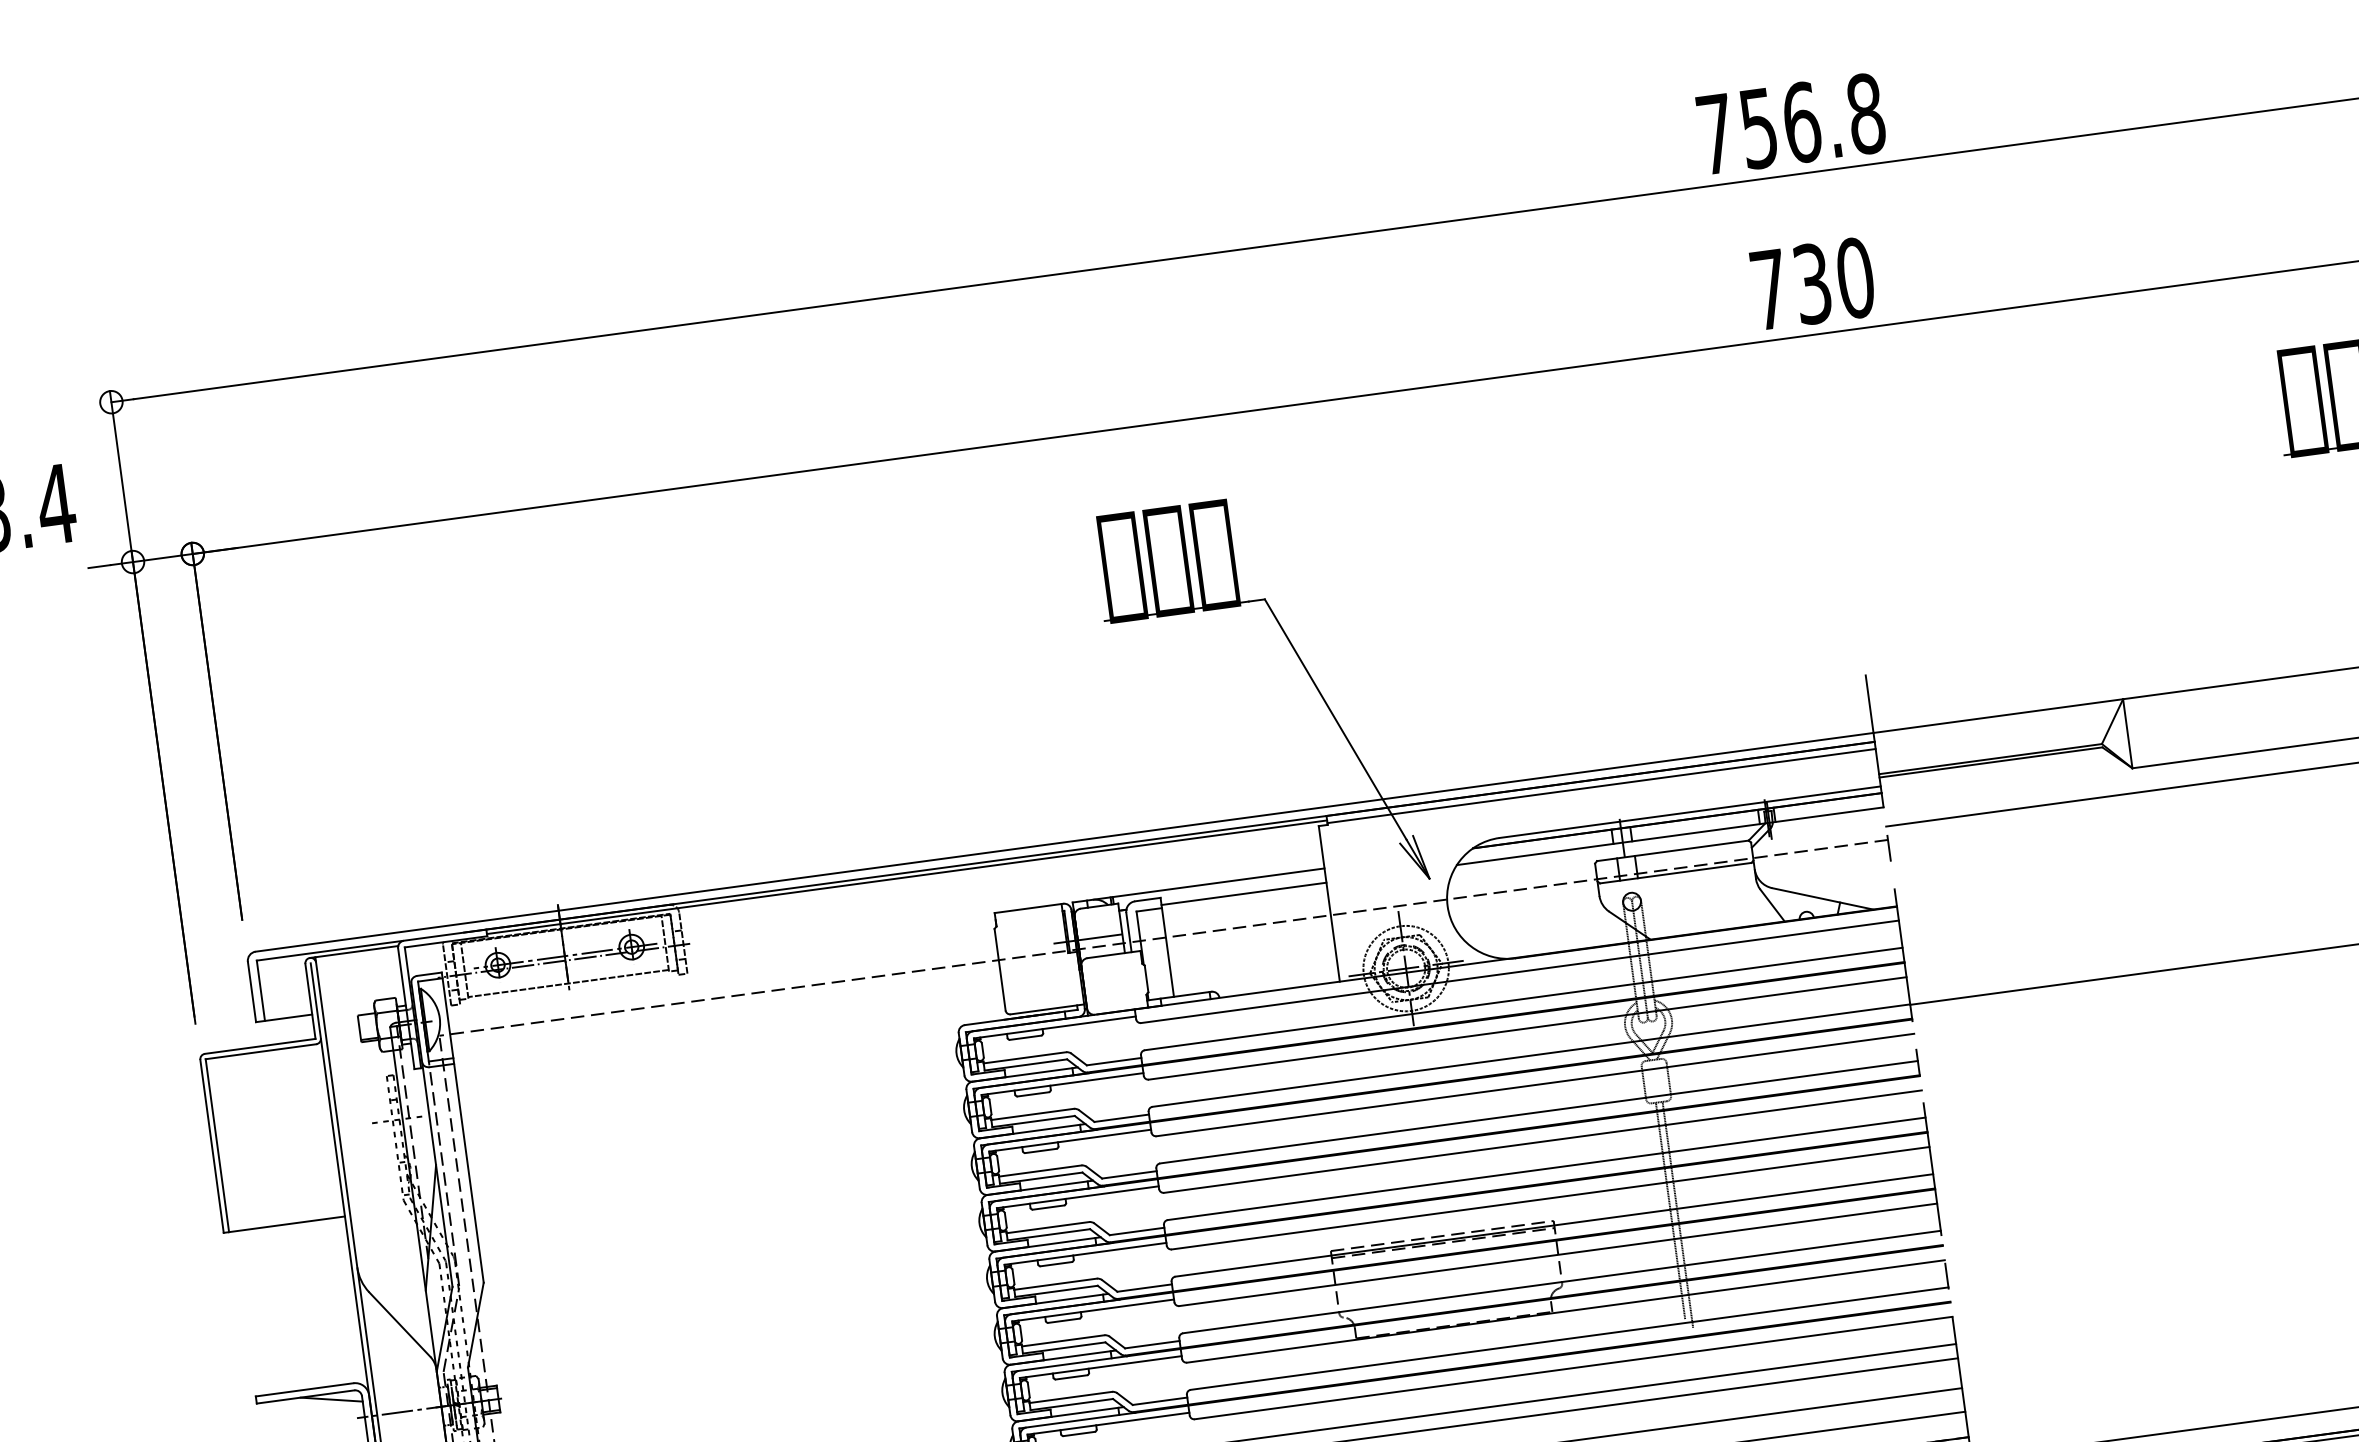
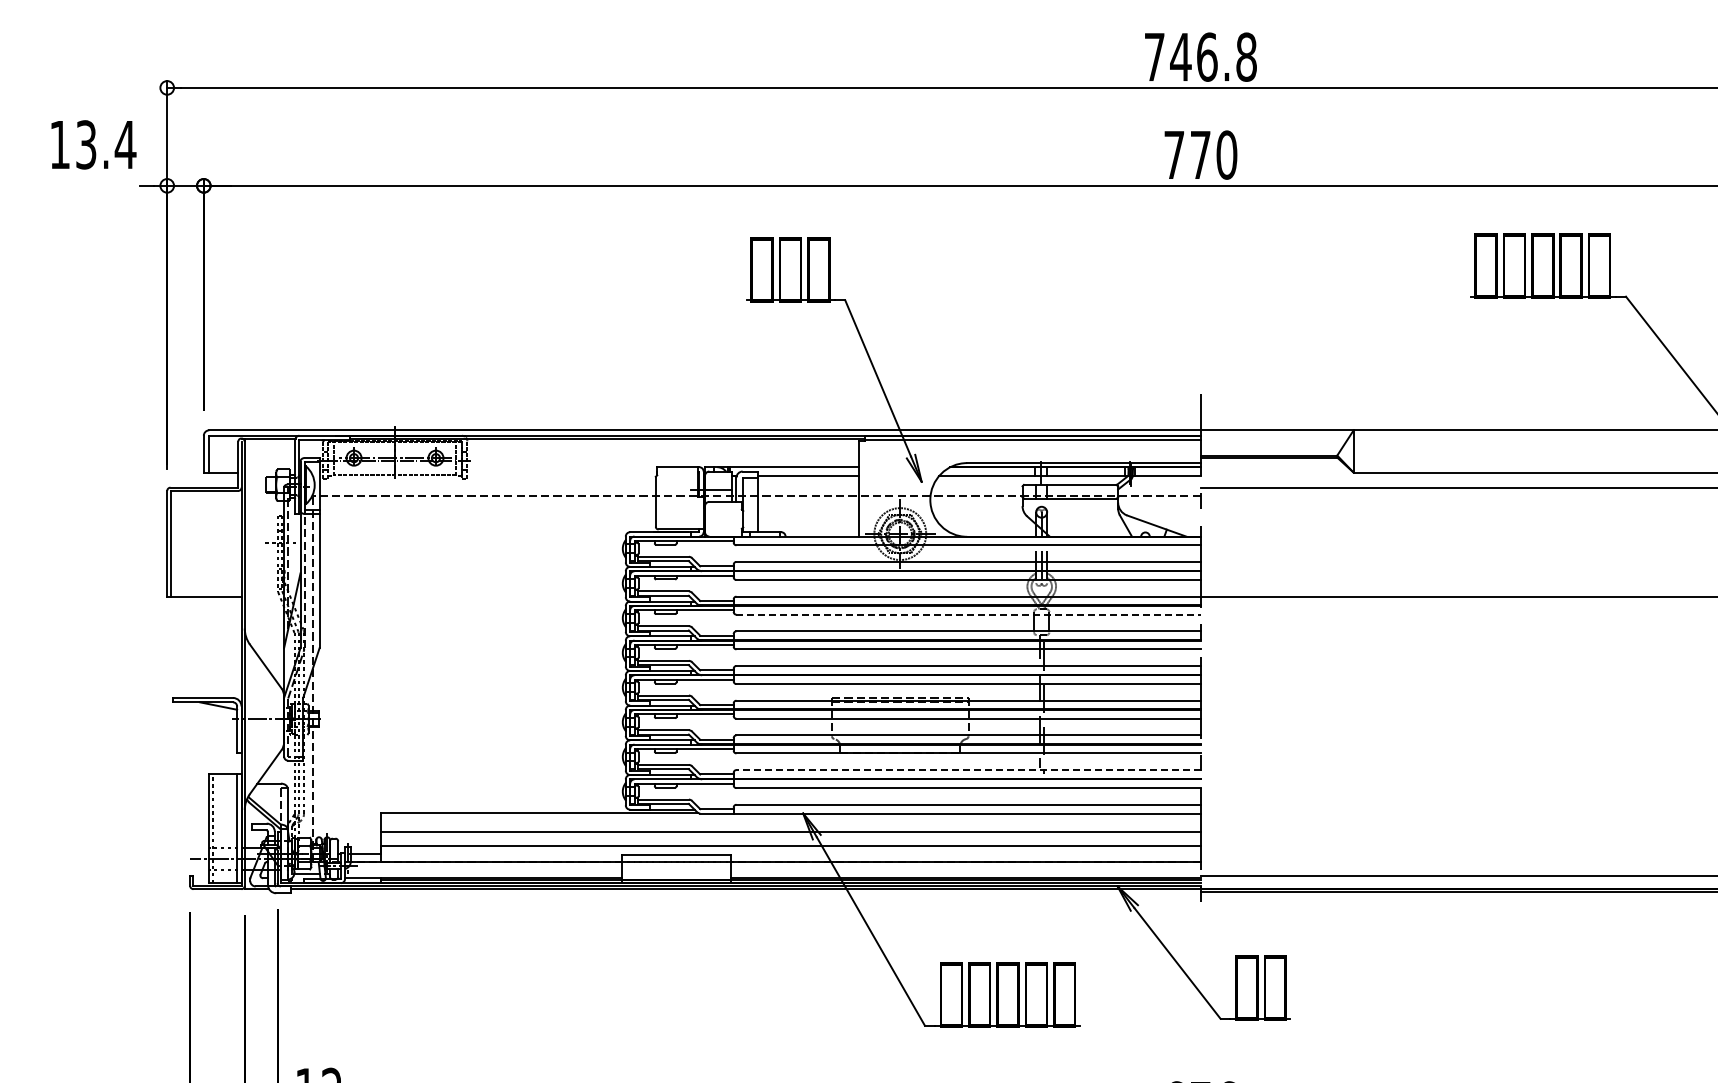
text: (1758, 129) -> (1180, 57), 756.8 -> 746.8
text: (1812, 282) -> (1200, 154), 730 -> 770
line: (1536, 1084) -> (969, 614), solid -> dashed
line: (1569, 1339) -> (968, 770), solid -> dashed

